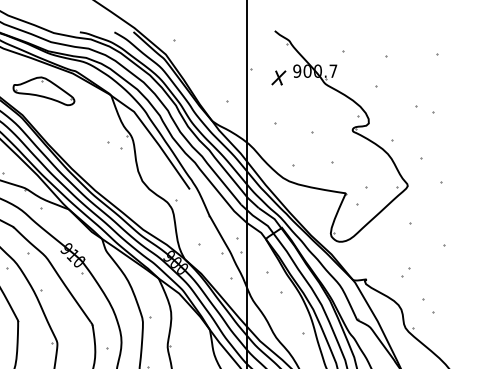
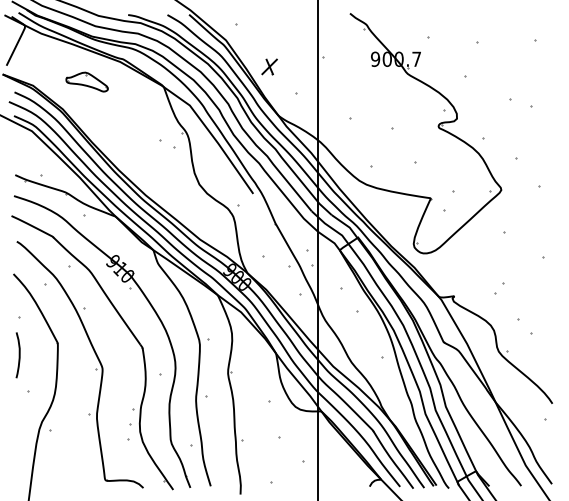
part: (278, 77) -> (269, 66), moved
part: (43, 90) -> (86, 81), size x0.6

